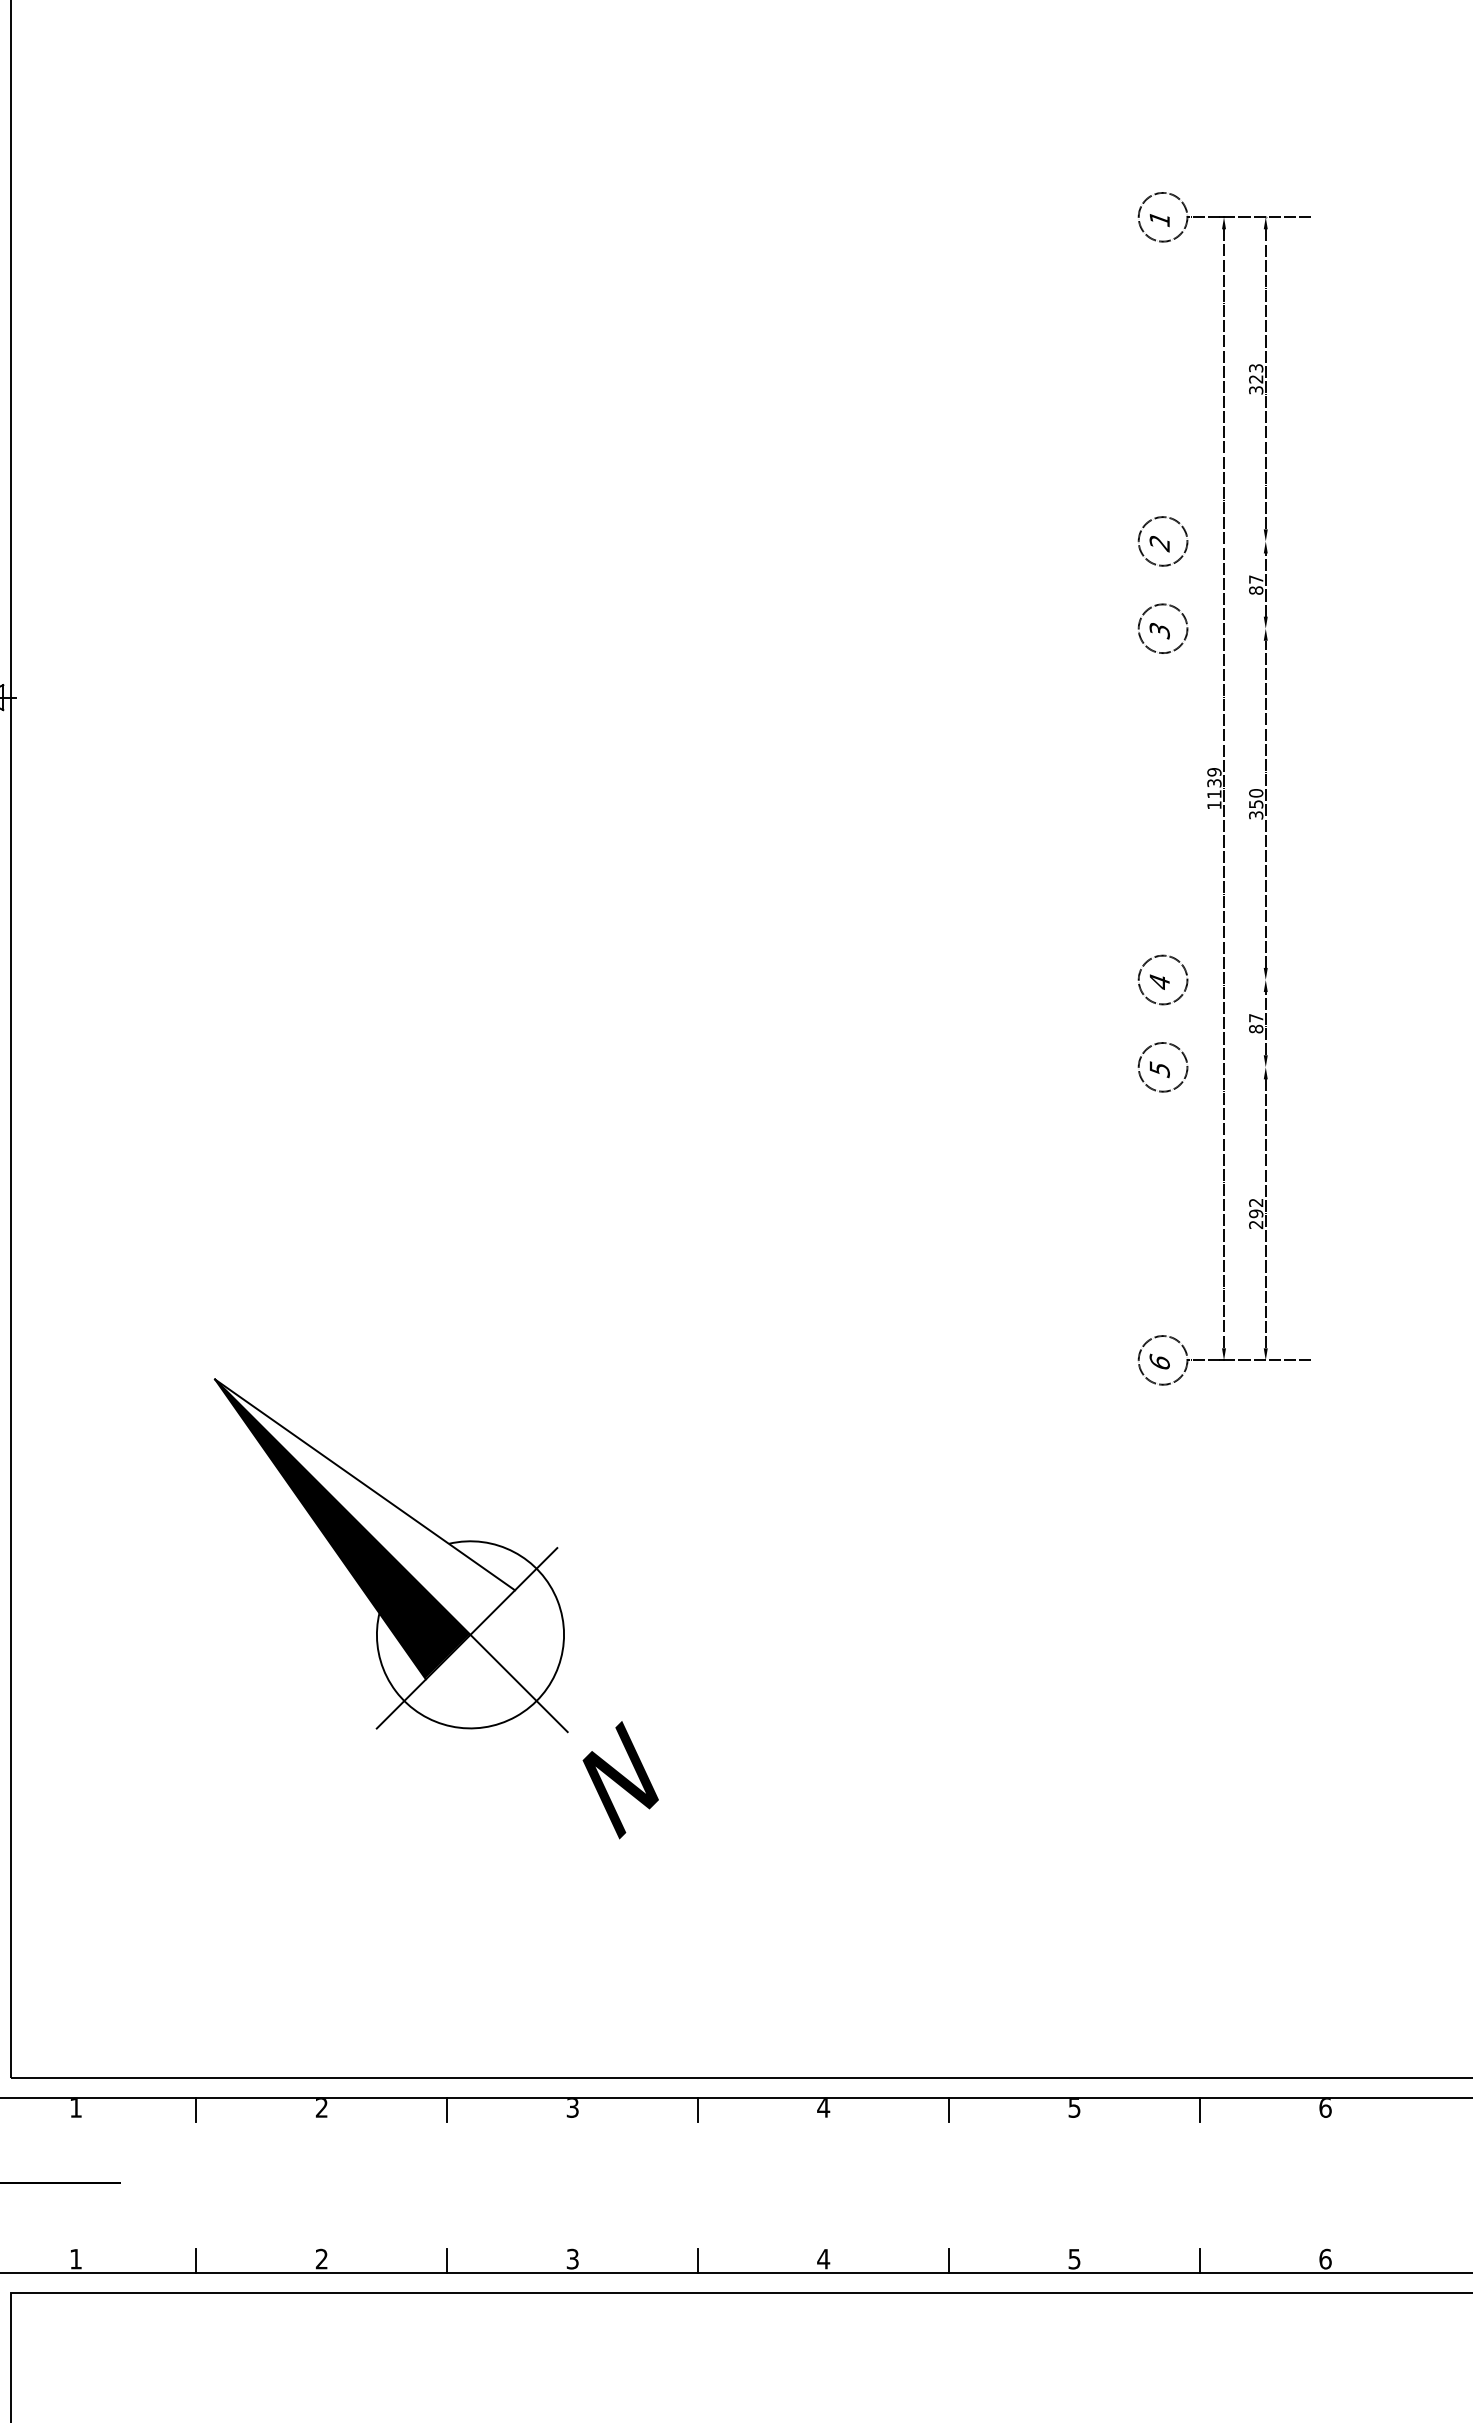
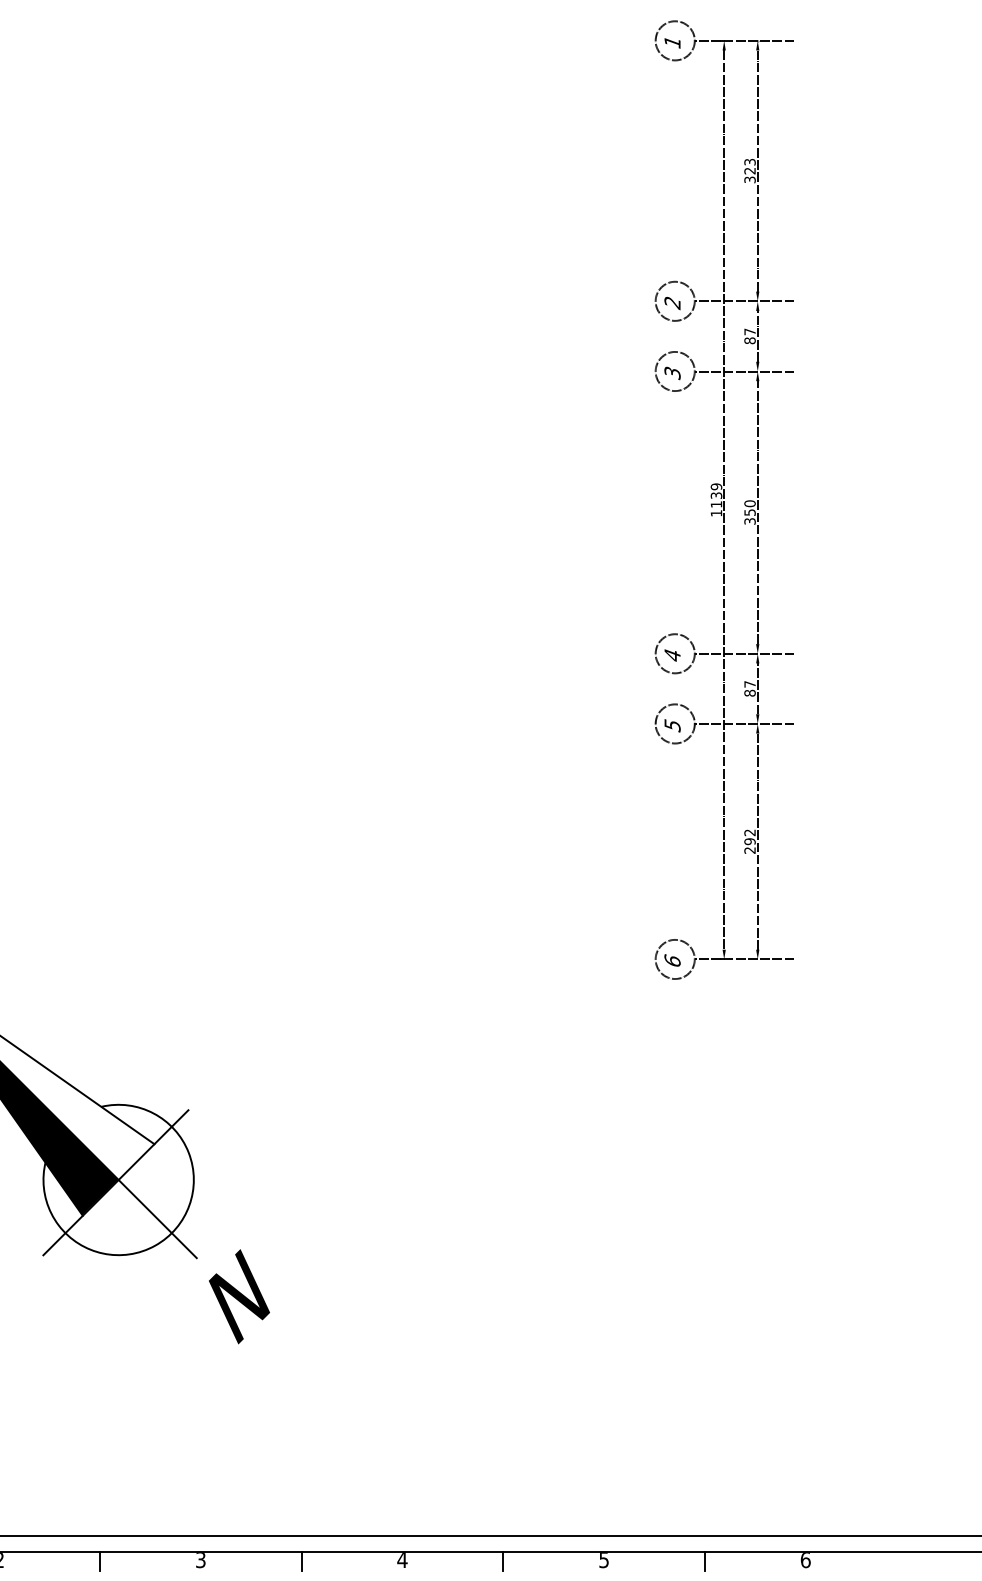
line: (1249, 541) -> (744, 301), added
line: (1249, 628) -> (744, 371), added
line: (1249, 980) -> (744, 654), added
line: (1249, 1067) -> (744, 724), added

